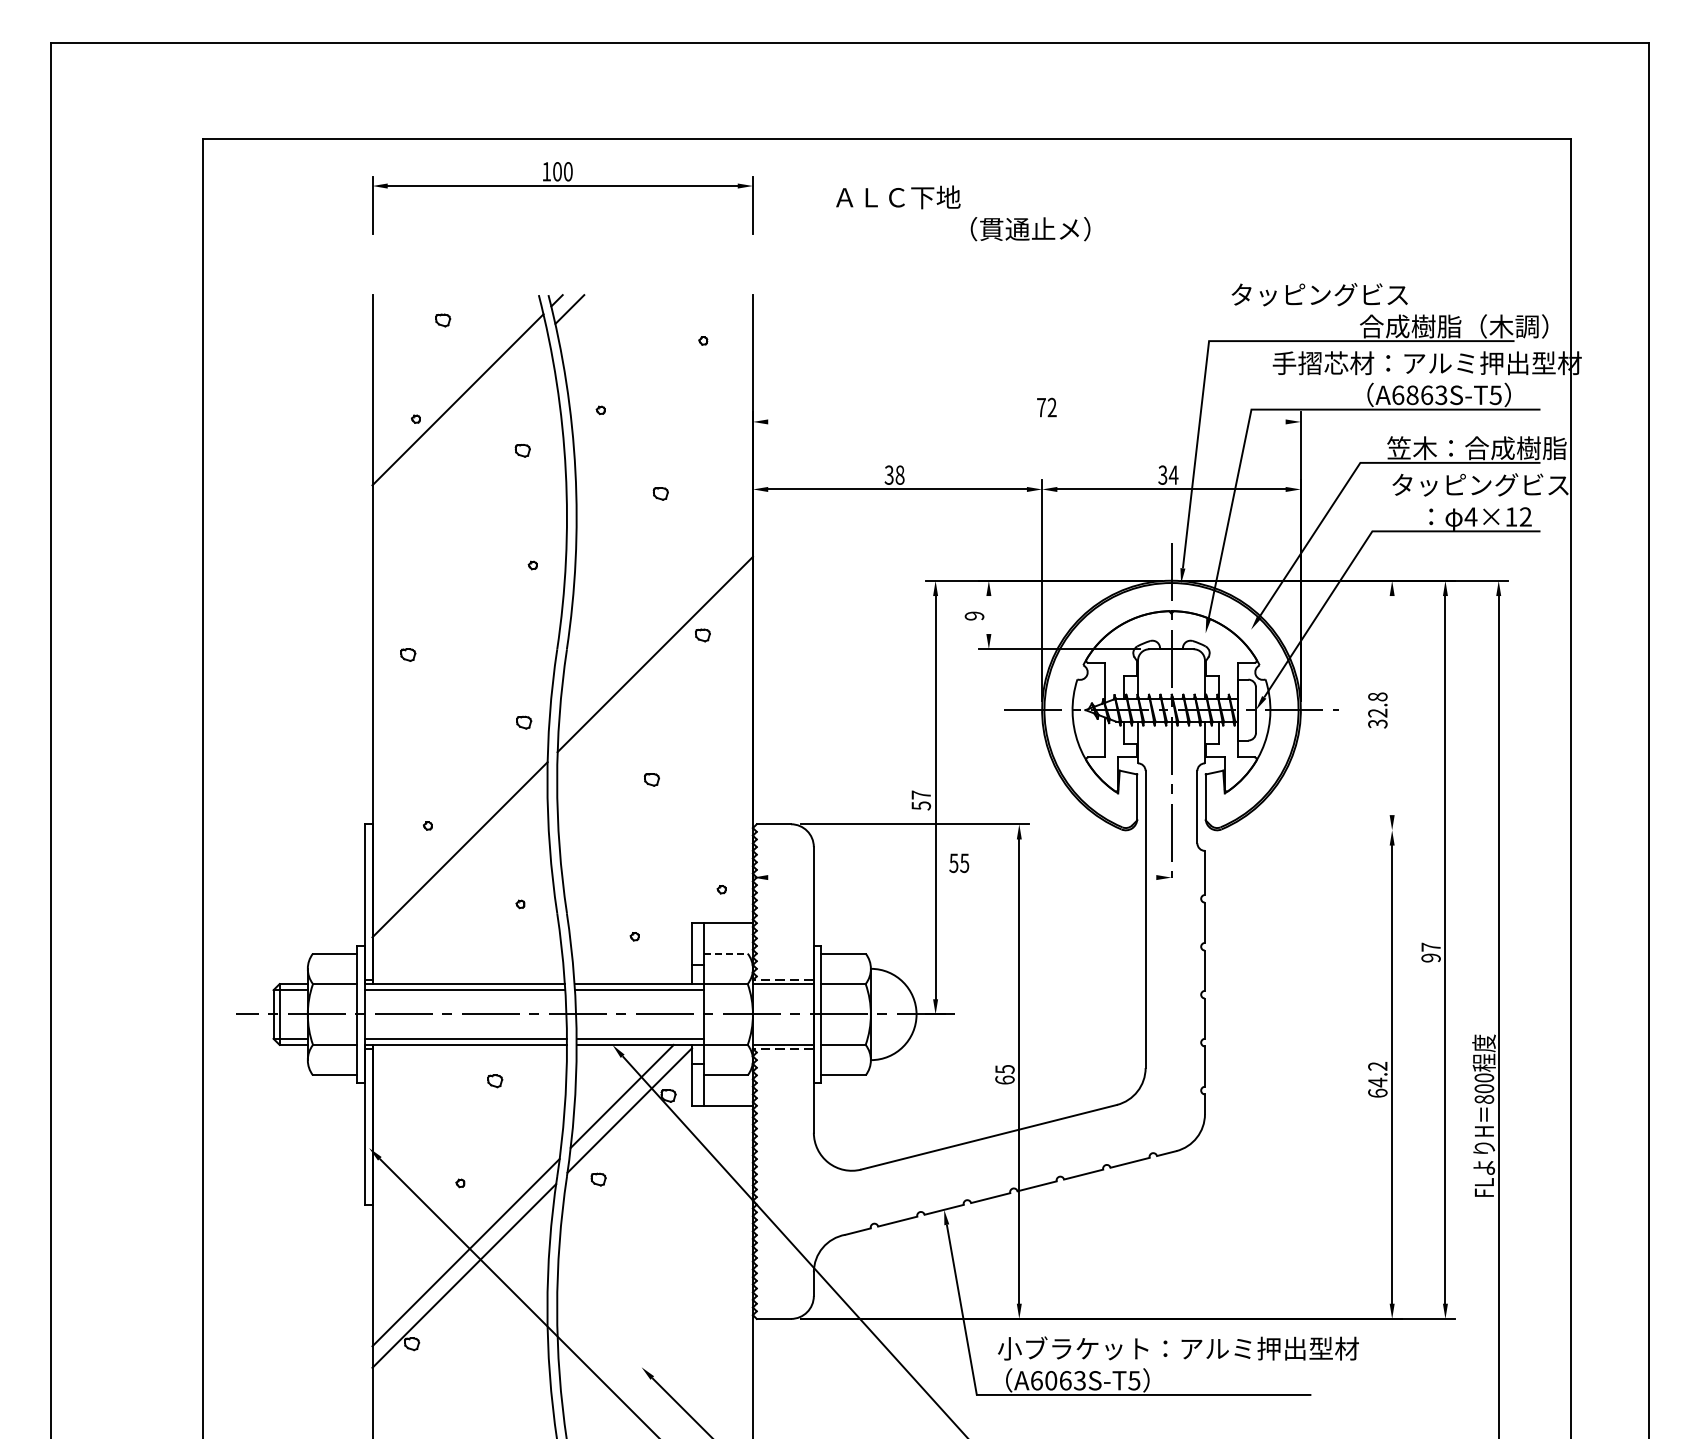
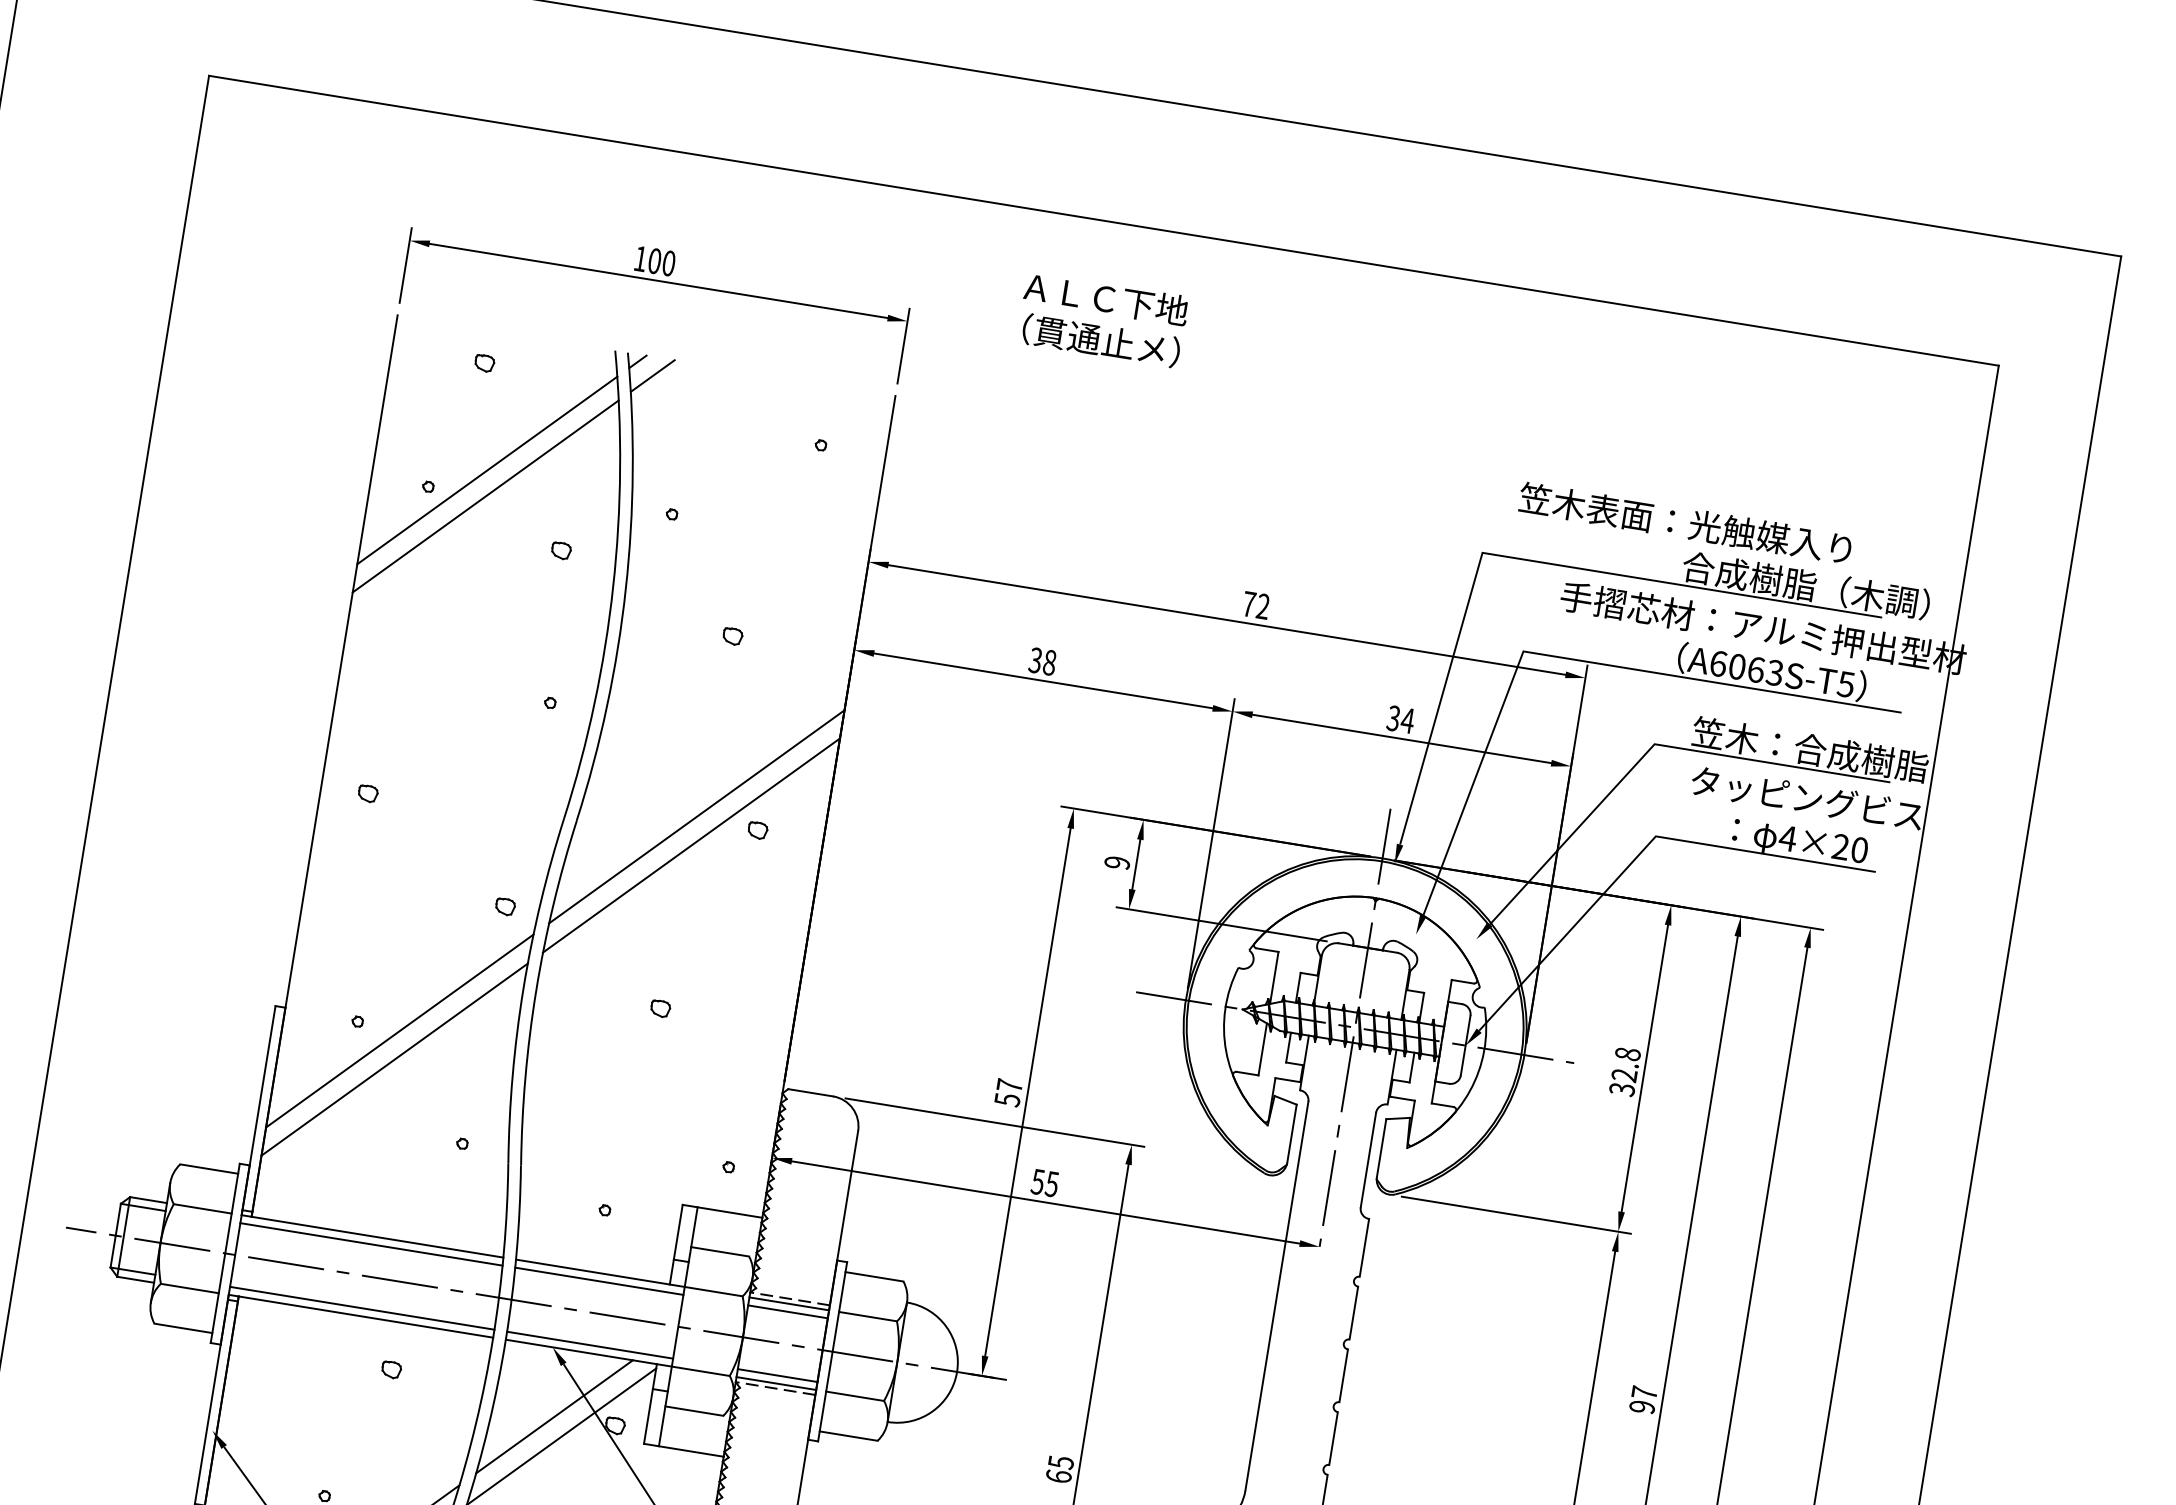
part: (562, 186) -> (658, 281), moved
text: (1030, 229) -> (1101, 341), moved
text: (1356, 294) -> (1685, 523), タッピングビス -> 笠木表面：光触媒入り
text: (1412, 395) -> (1737, 667), A6863S-T5 -> A6063S-T5
line: (459, 418) -> (485, 495), added
line: (1026, 421) -> (1226, 619), added
text: (1518, 516) -> (1850, 847), 4×12 -> 4×20
line: (988, 615) -> (1135, 865), added
line: (655, 632) -> (696, 816), added
line: (1392, 705) -> (1645, 1068), added
line: (460, 827) -> (399, 1030), added
line: (1313, 830) -> (1515, 1215), added
line: (962, 877) -> (1046, 1202), added
line: (726, 953) -> (721, 1251), dashed -> solid
line: (782, 990) -> (786, 1312), added
line: (782, 1038) -> (776, 1374), added

